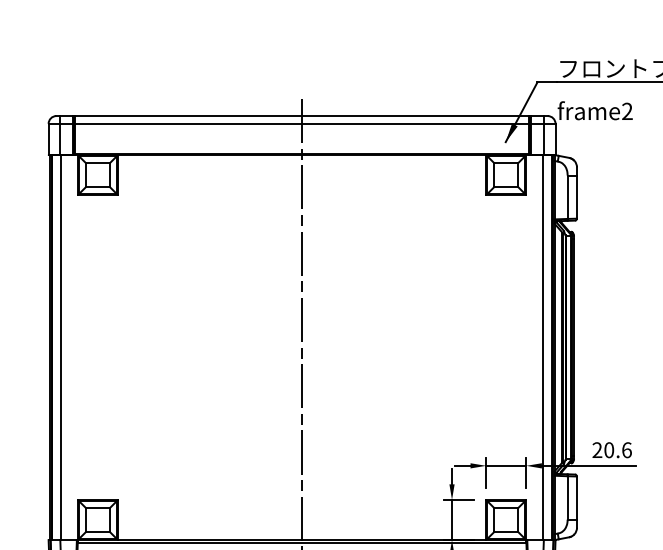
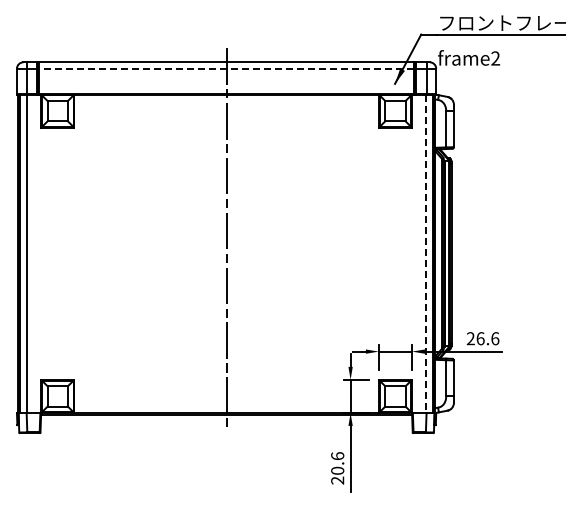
line: (301, 123) -> (226, 68), solid -> dashed
line: (543, 348) -> (426, 254), solid -> dashed
text: (609, 449) -> (480, 338), 20.6 -> 26.6

